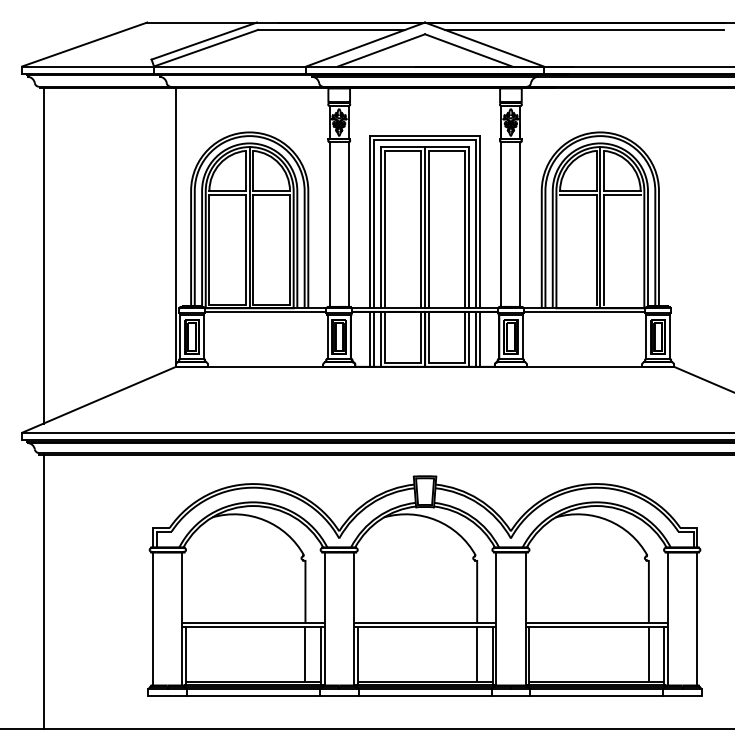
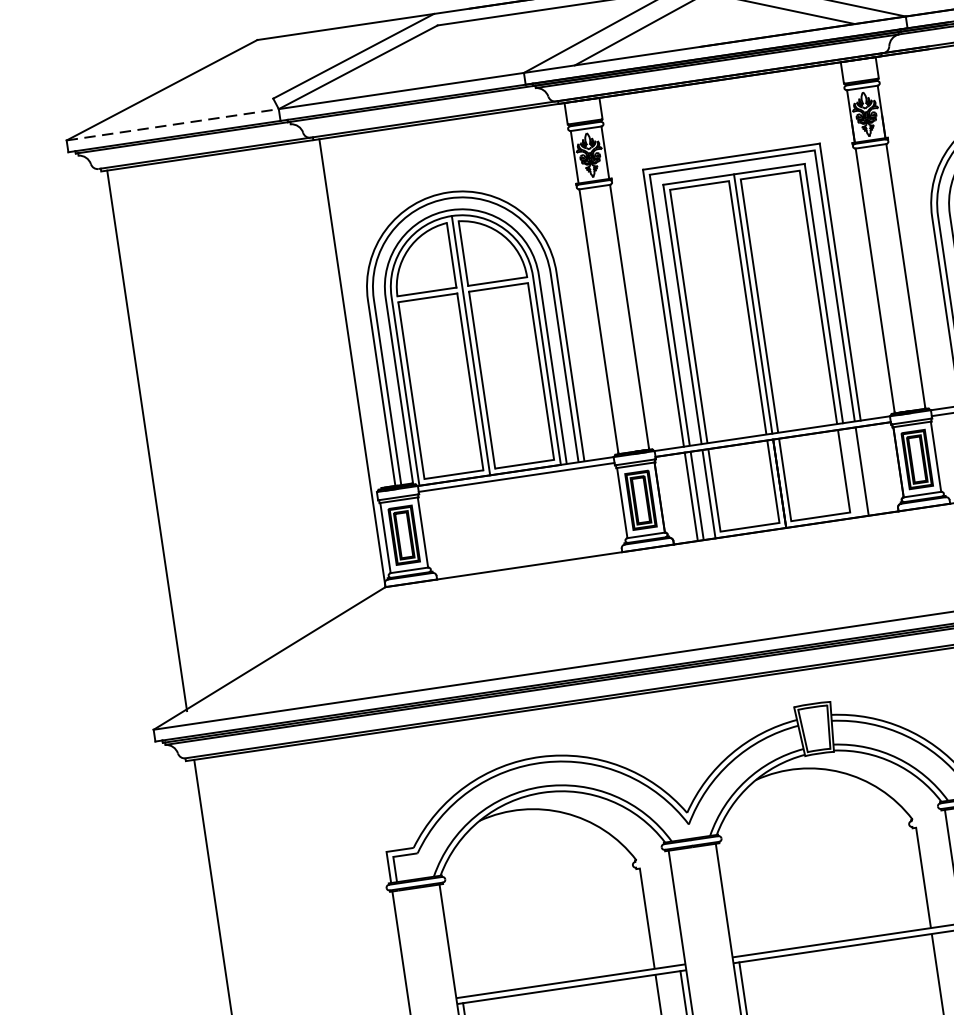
line: (88, 66) -> (173, 124), solid -> dashed
line: (469, 338) -> (850, 471), removed
line: (480, 338) -> (868, 469), removed

